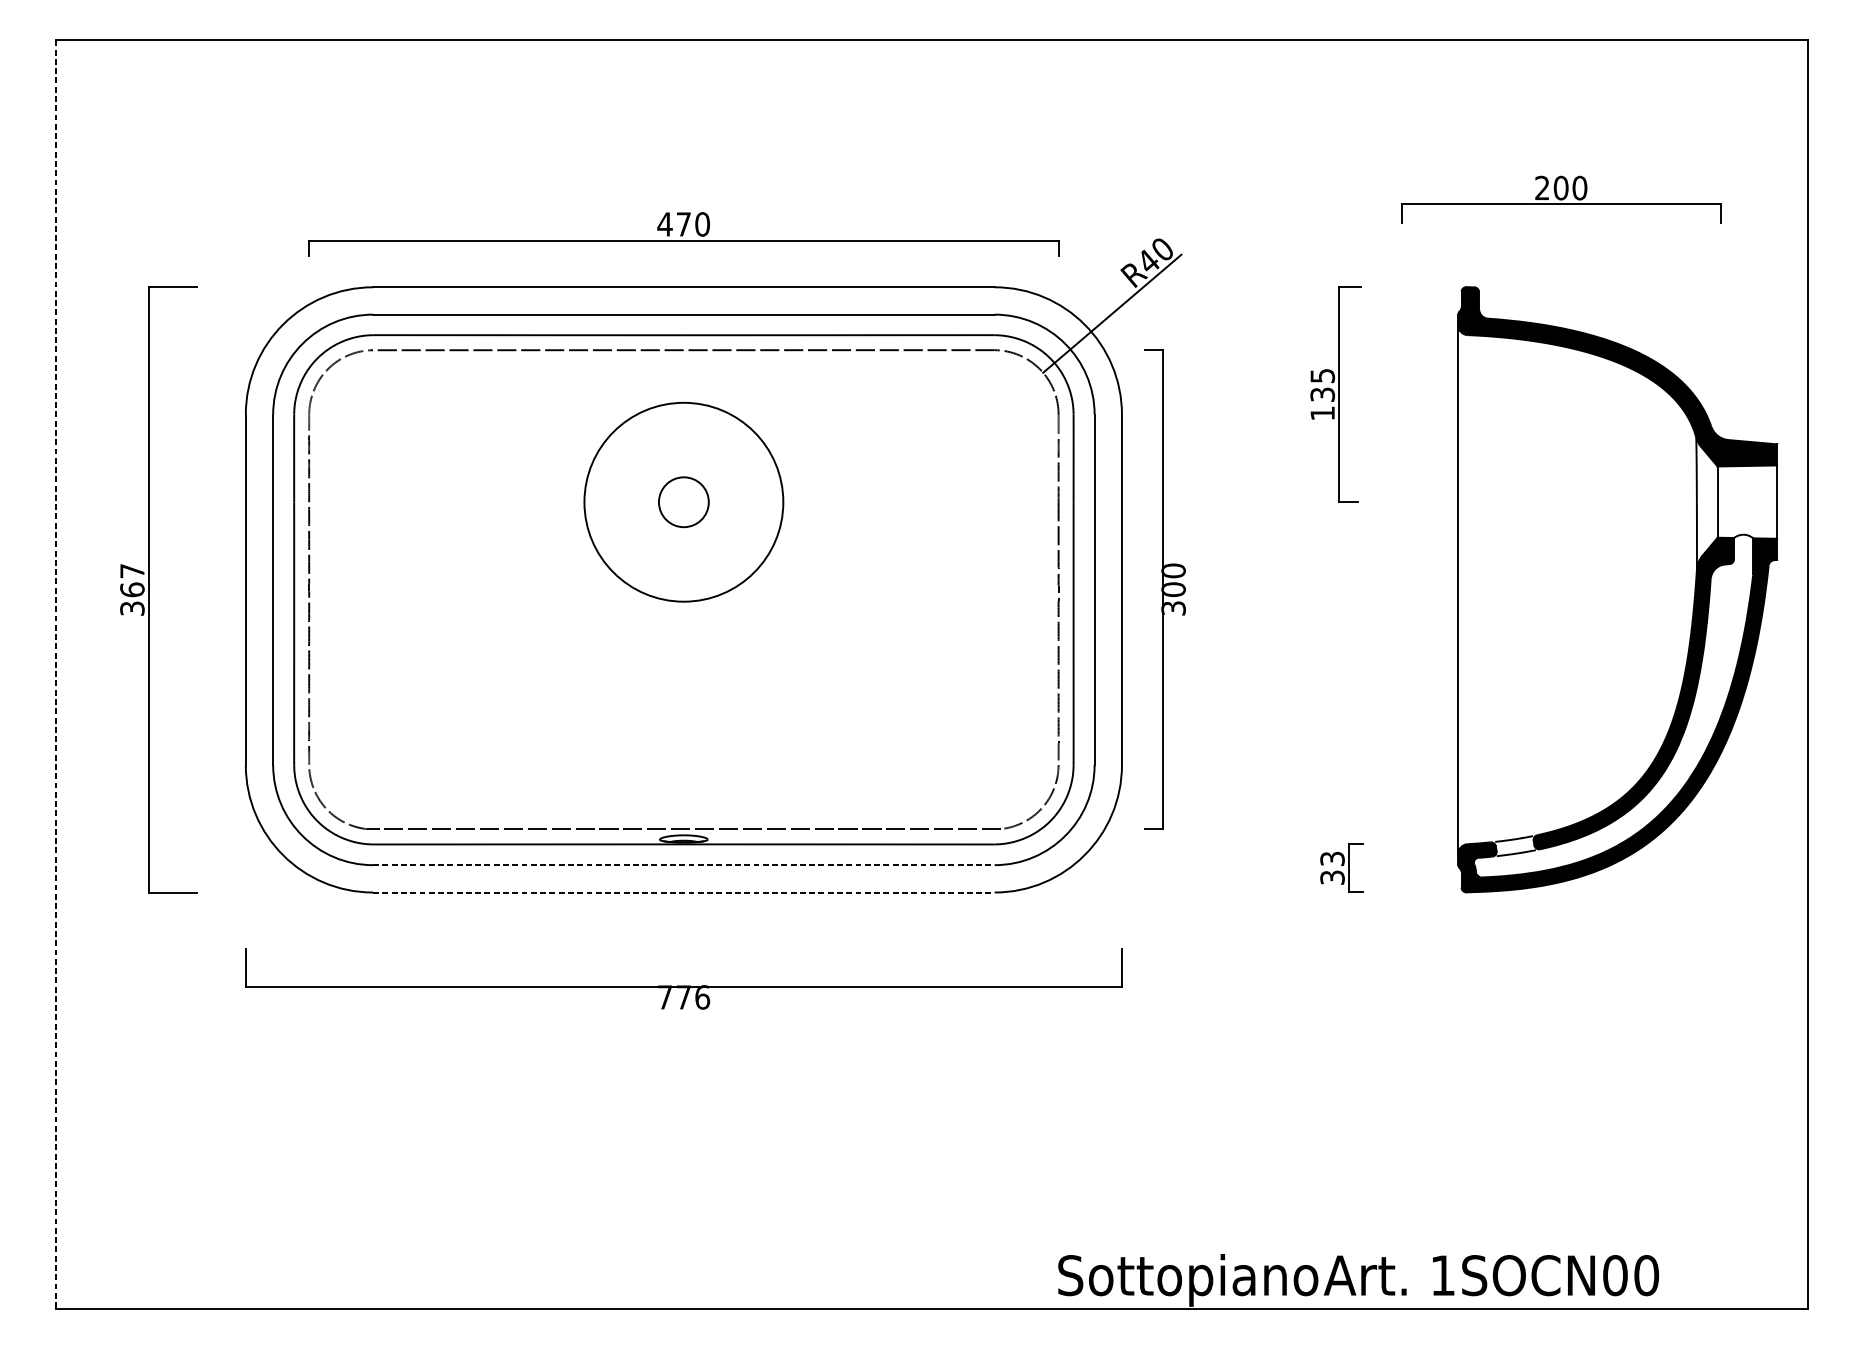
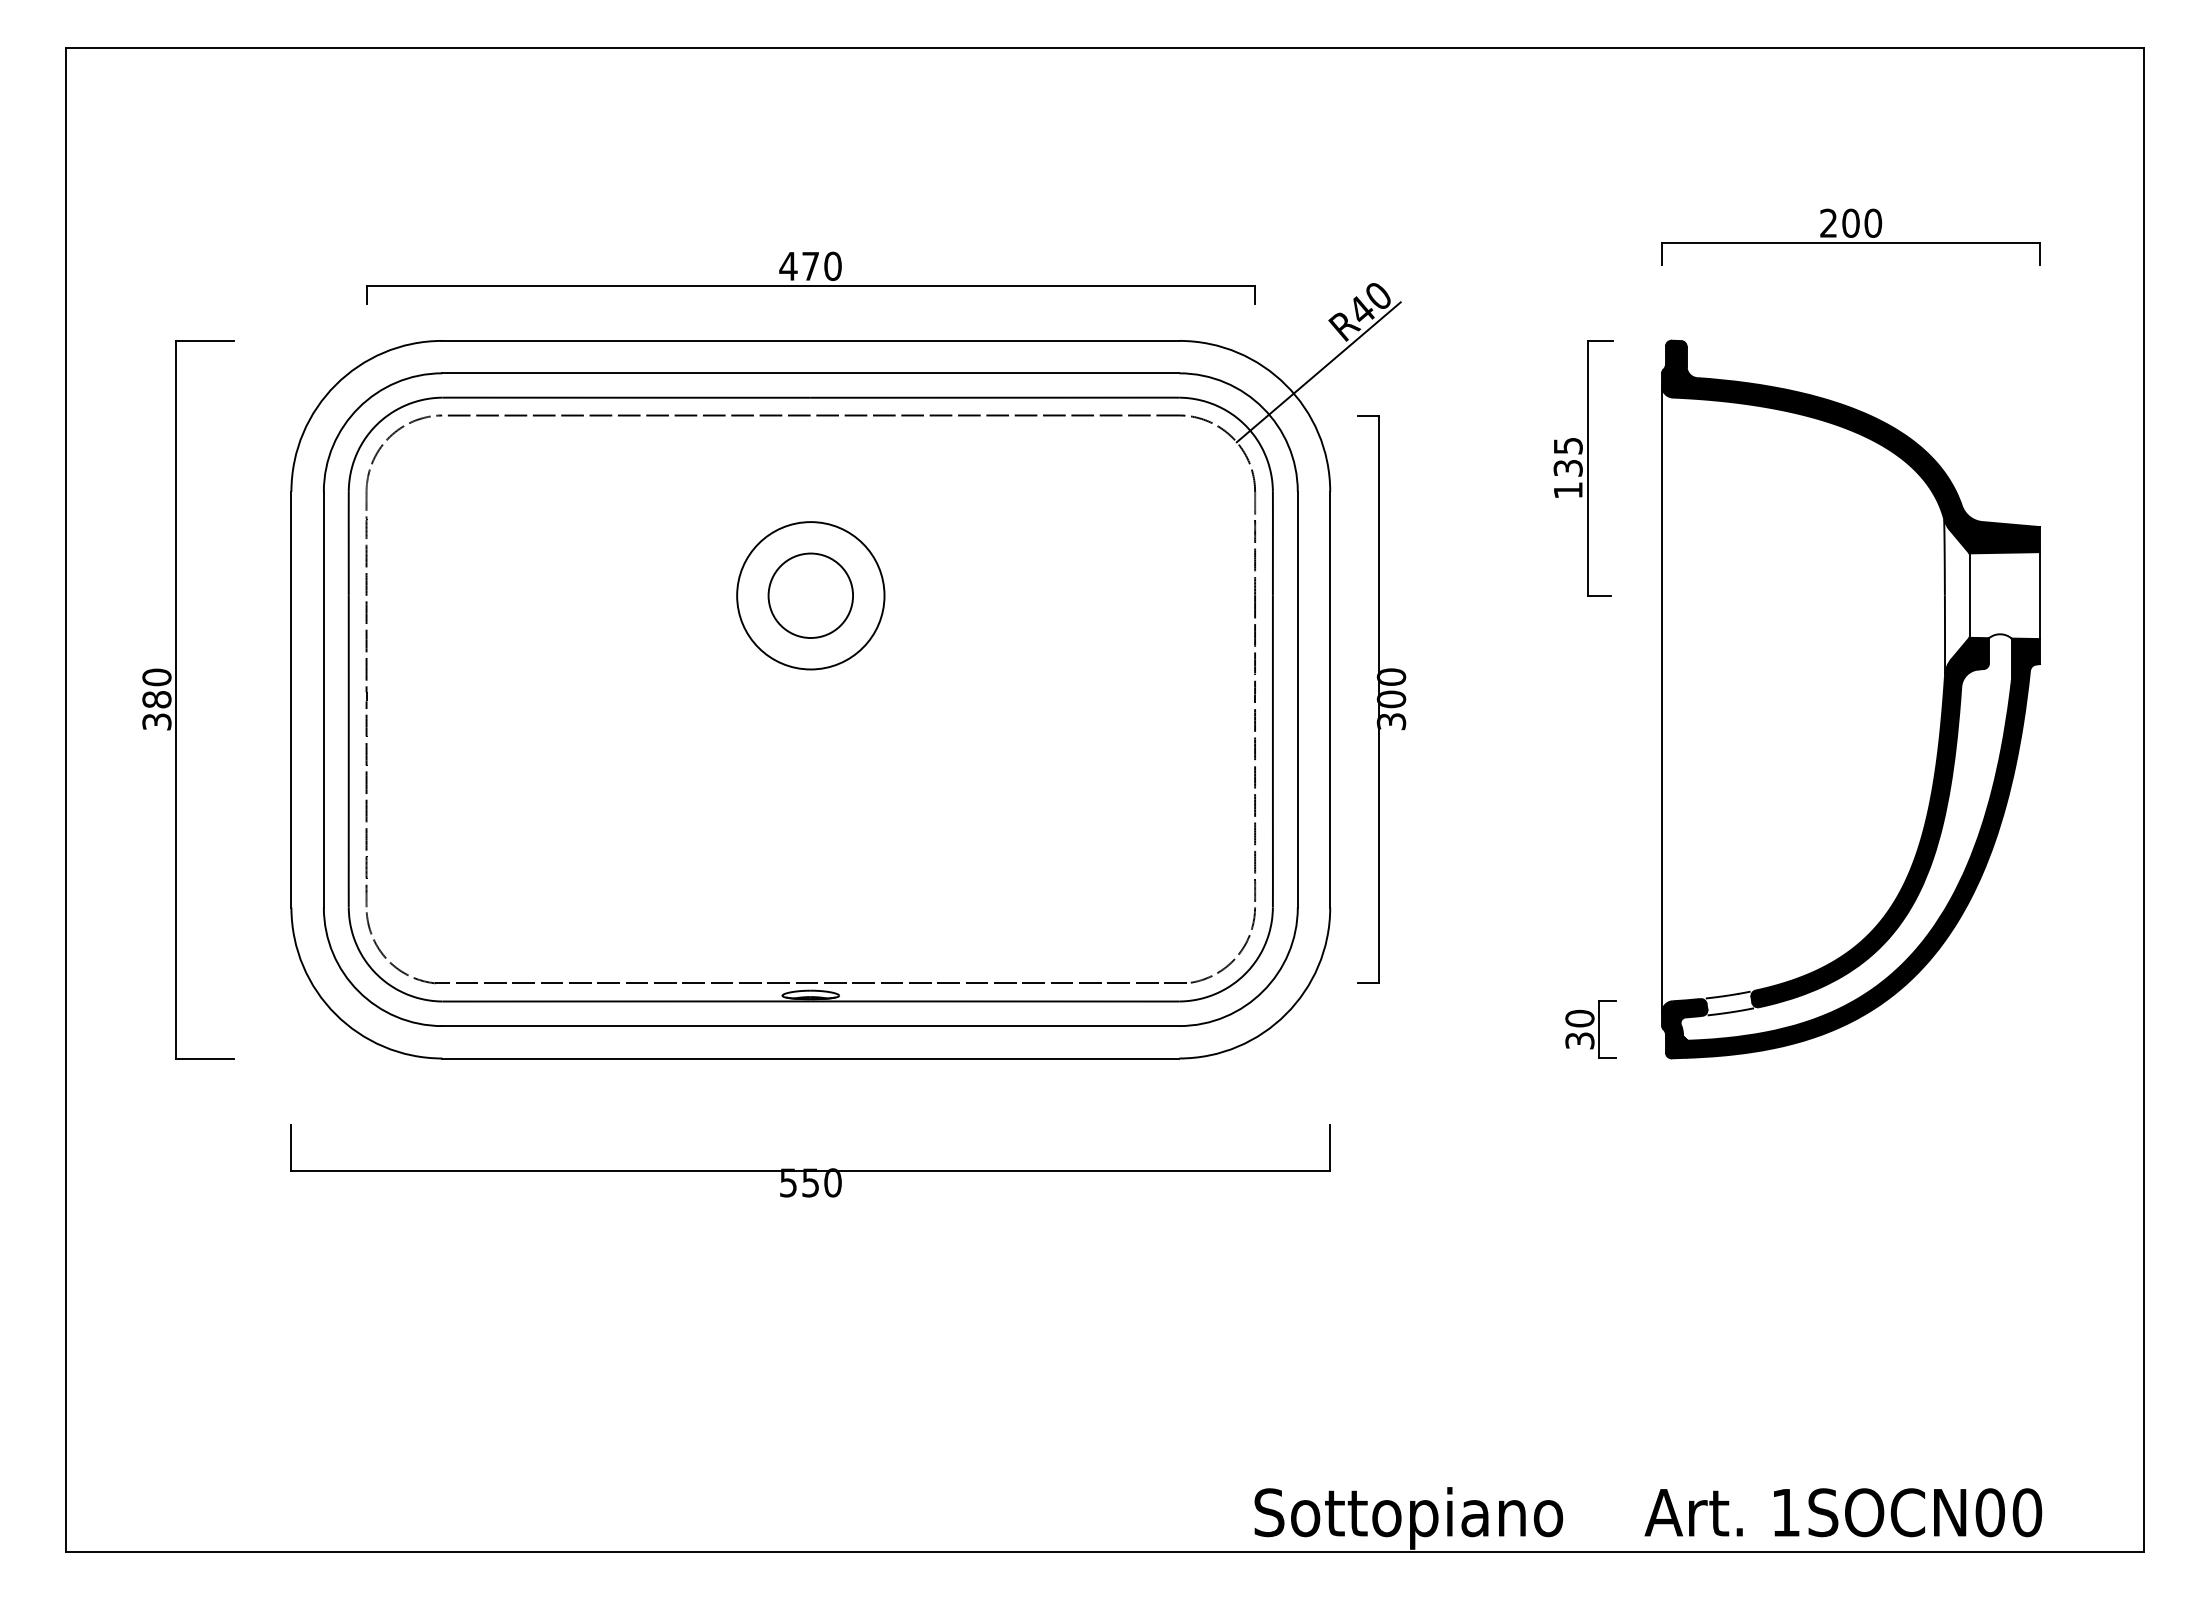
circle: (683, 502) -> (810, 595), size x0.62
circle: (683, 502) -> (810, 595), size x1.43
text: (132, 580) -> (156, 688), 367 -> 380
part: (1617, 589) -> (1850, 699), moved
line: (56, 674) -> (66, 800), dashed -> solid
text: (1332, 858) -> (1579, 1018), 33 -> 30
line: (684, 865) -> (811, 1026), dashed -> solid
line: (684, 892) -> (811, 1058), dashed -> solid
text: (683, 997) -> (810, 1182), 776 -> 550
text: (1491, 1275) -> (1843, 1512), moved

